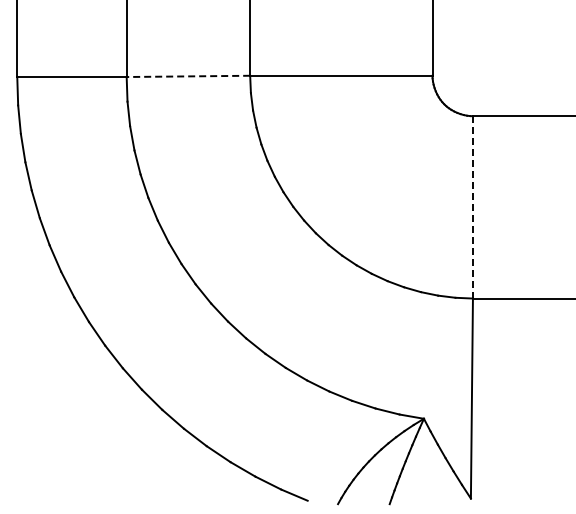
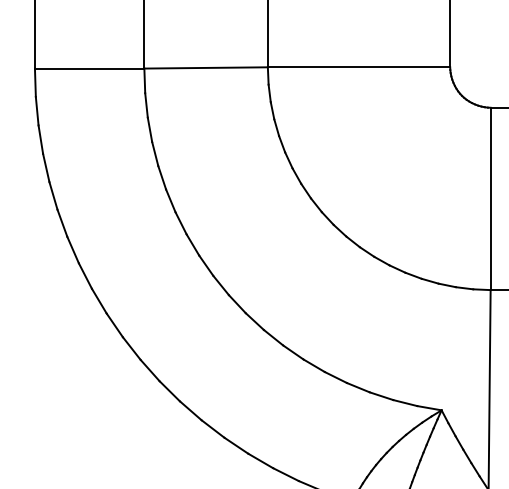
line: (188, 76) -> (206, 68), dashed -> solid
line: (472, 207) -> (490, 199), dashed -> solid

